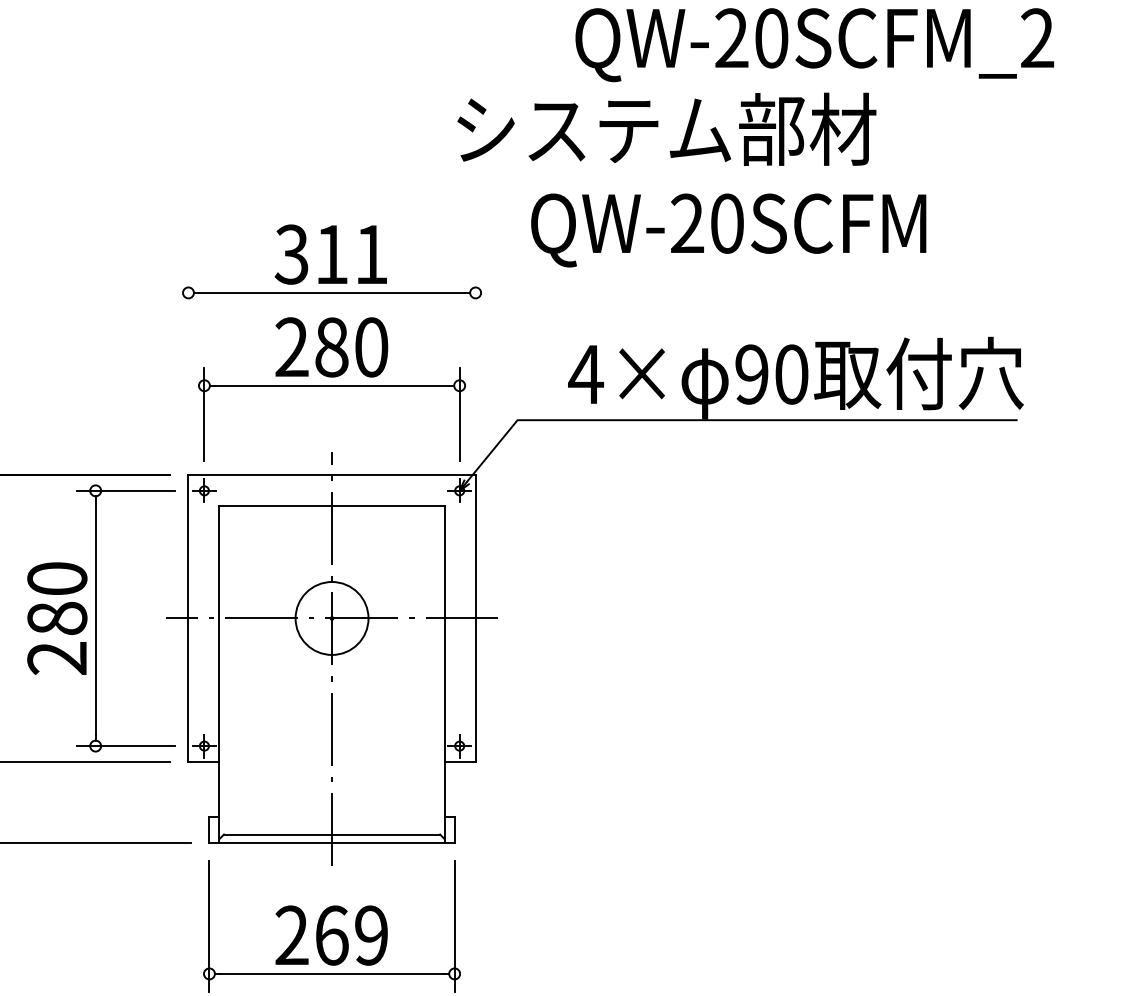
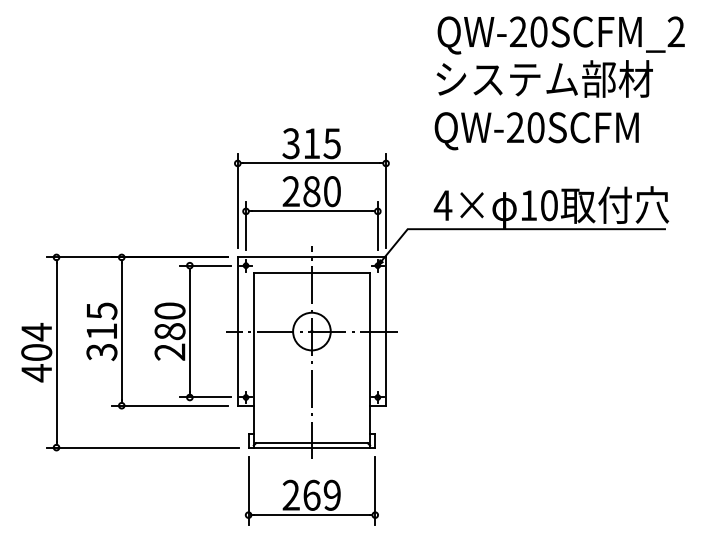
text: (666, 128) -> (544, 78), moved
text: (728, 231) -> (536, 131), moved
text: (369, 254) -> (331, 143), 311 -> 315
line: (187, 366) -> (237, 201), added
line: (476, 366) -> (386, 201), added
text: (751, 374) -> (528, 205), 90 -> 10

